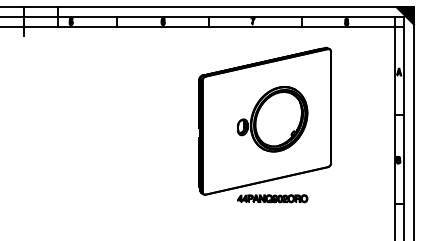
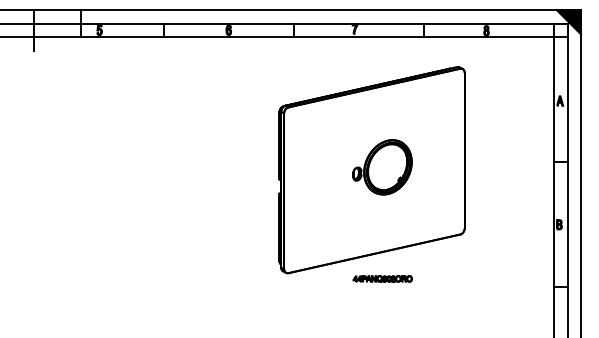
part: (272, 119) -> (382, 167), size x0.6
part: (272, 198) -> (382, 278), size x0.6

